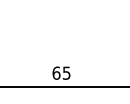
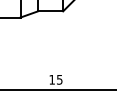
text: (56, 72) -> (52, 79), 65 -> 15

